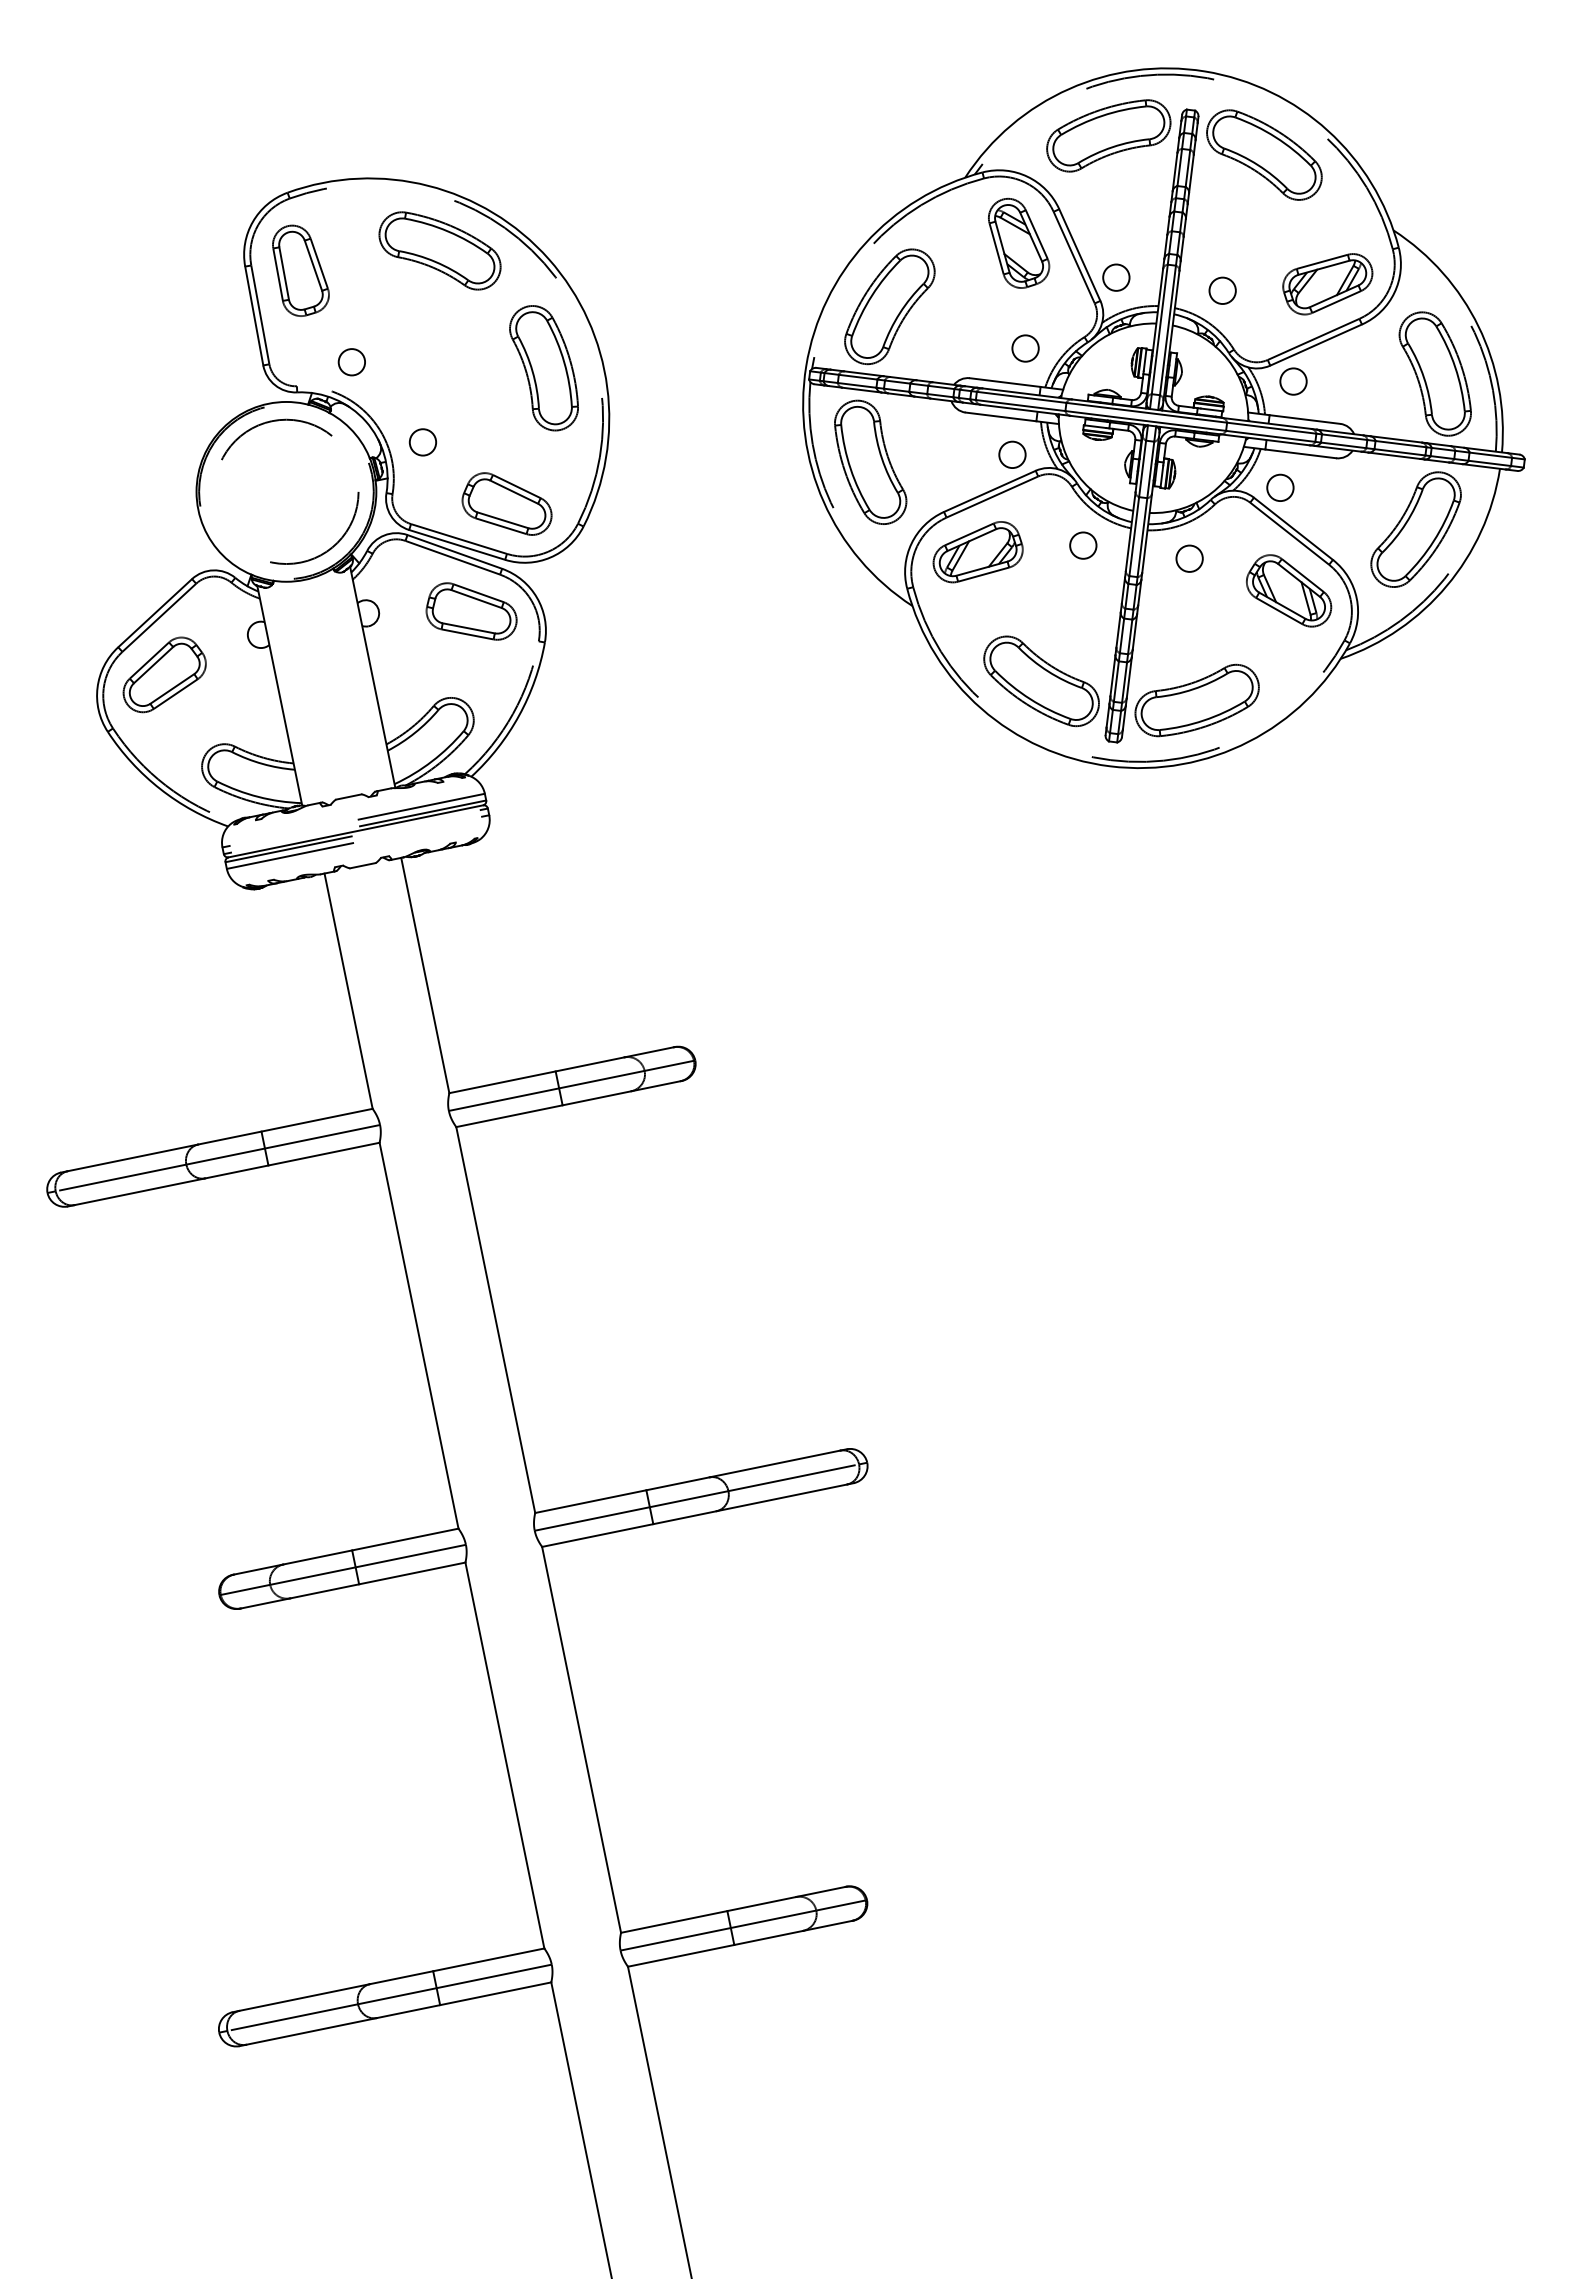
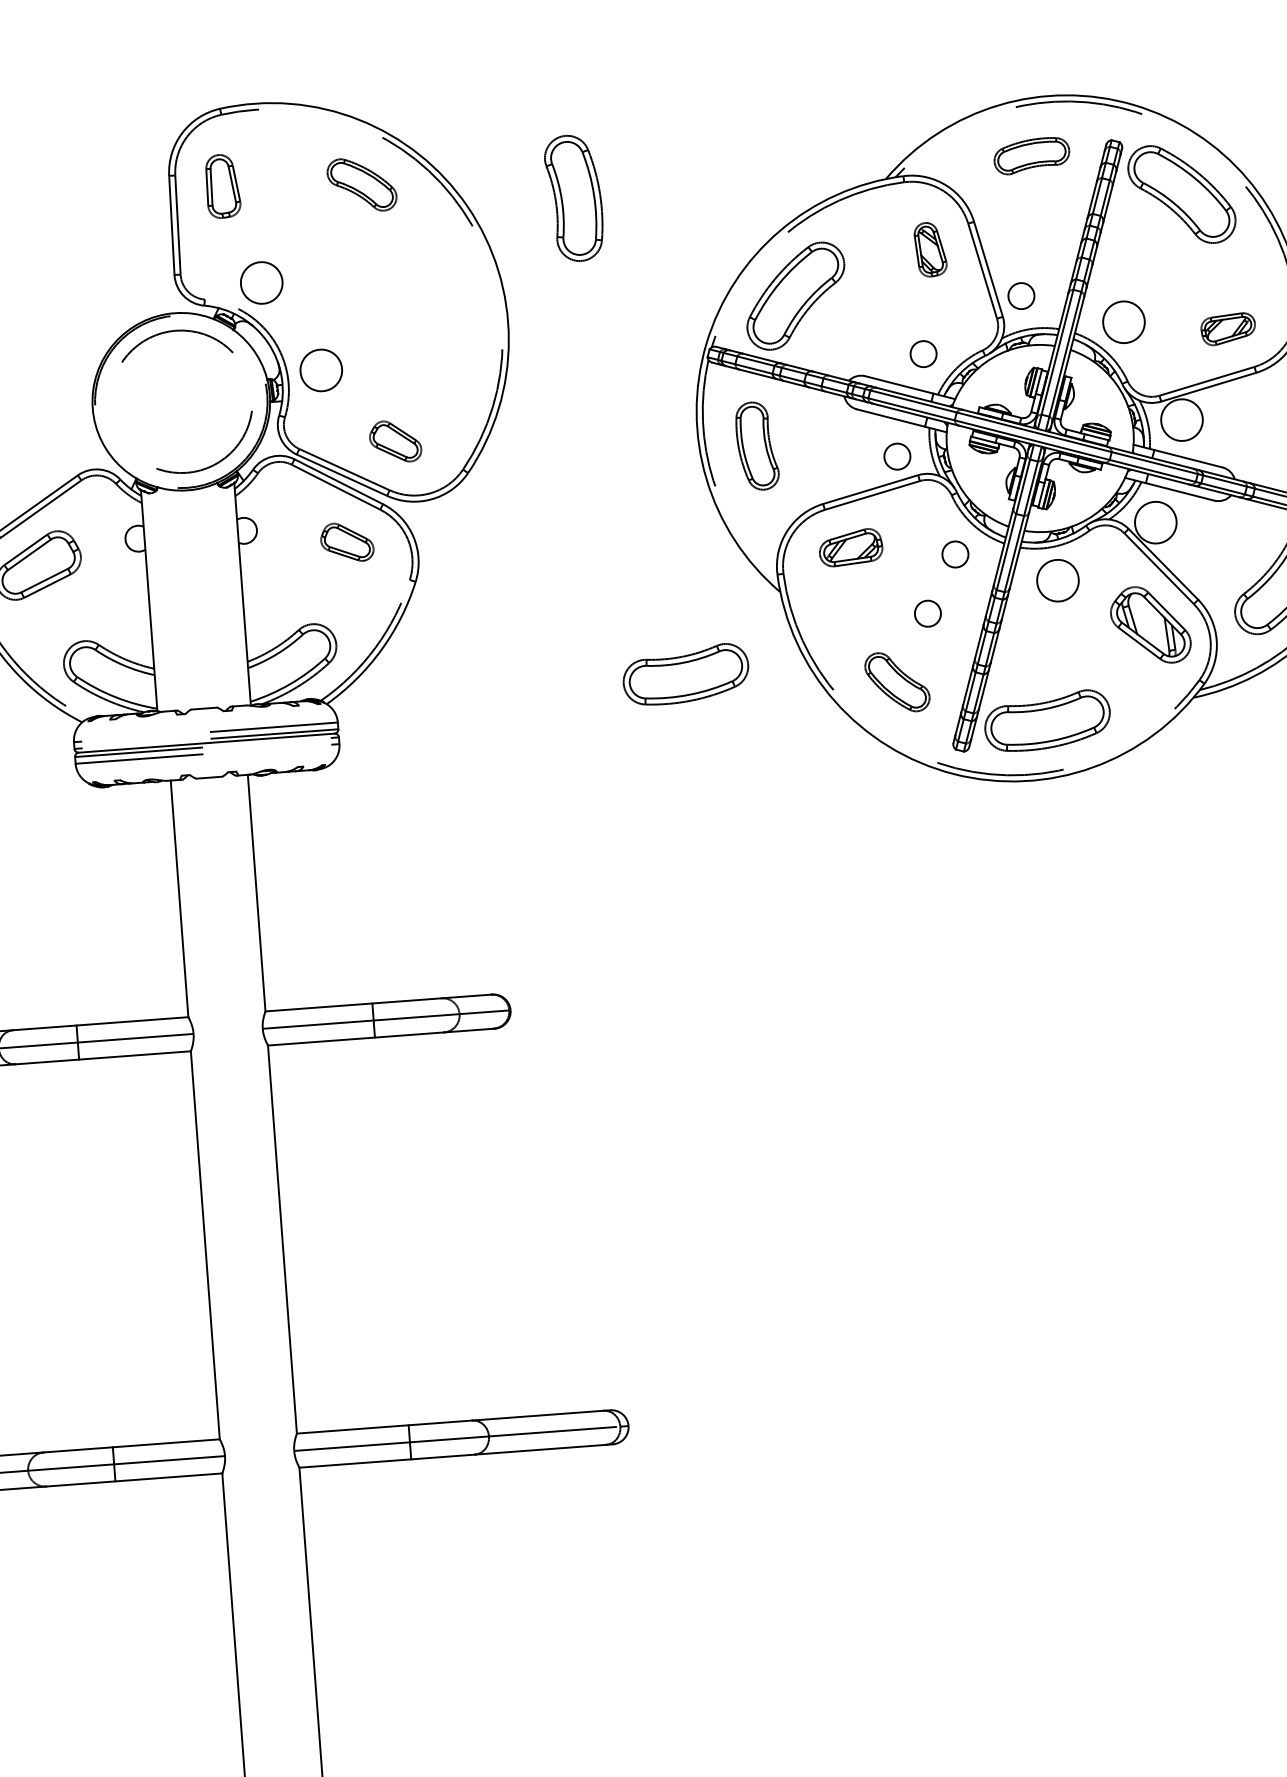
part: (1108, 135) -> (1031, 155), size x0.6
part: (1019, 242) -> (930, 249), size x0.6
part: (439, 250) -> (361, 184), size x0.6
part: (300, 270) -> (222, 186), size x0.7
part: (1327, 284) -> (1227, 329), size x0.6
circle: (1222, 290) -> (1123, 321), size x1.6
circle: (351, 362) -> (261, 283), size x1.6
part: (543, 368) -> (572, 198), moved
circle: (1293, 381) -> (1181, 420), size x1.6
circle: (422, 442) -> (320, 370), size x1.6
part: (870, 461) -> (757, 445), size x0.7
circle: (1280, 487) -> (1155, 522), size x1.6
part: (506, 503) -> (395, 440), size x0.6
part: (977, 552) -> (850, 547), size x0.7
circle: (1189, 558) -> (1057, 580), size x1.6
circle: (1063, 608) -> (928, 613), added
part: (471, 611) -> (347, 542), size x0.6
part: (1041, 681) -> (897, 682), size x0.6
part: (827, 700) -> (685, 674), added

